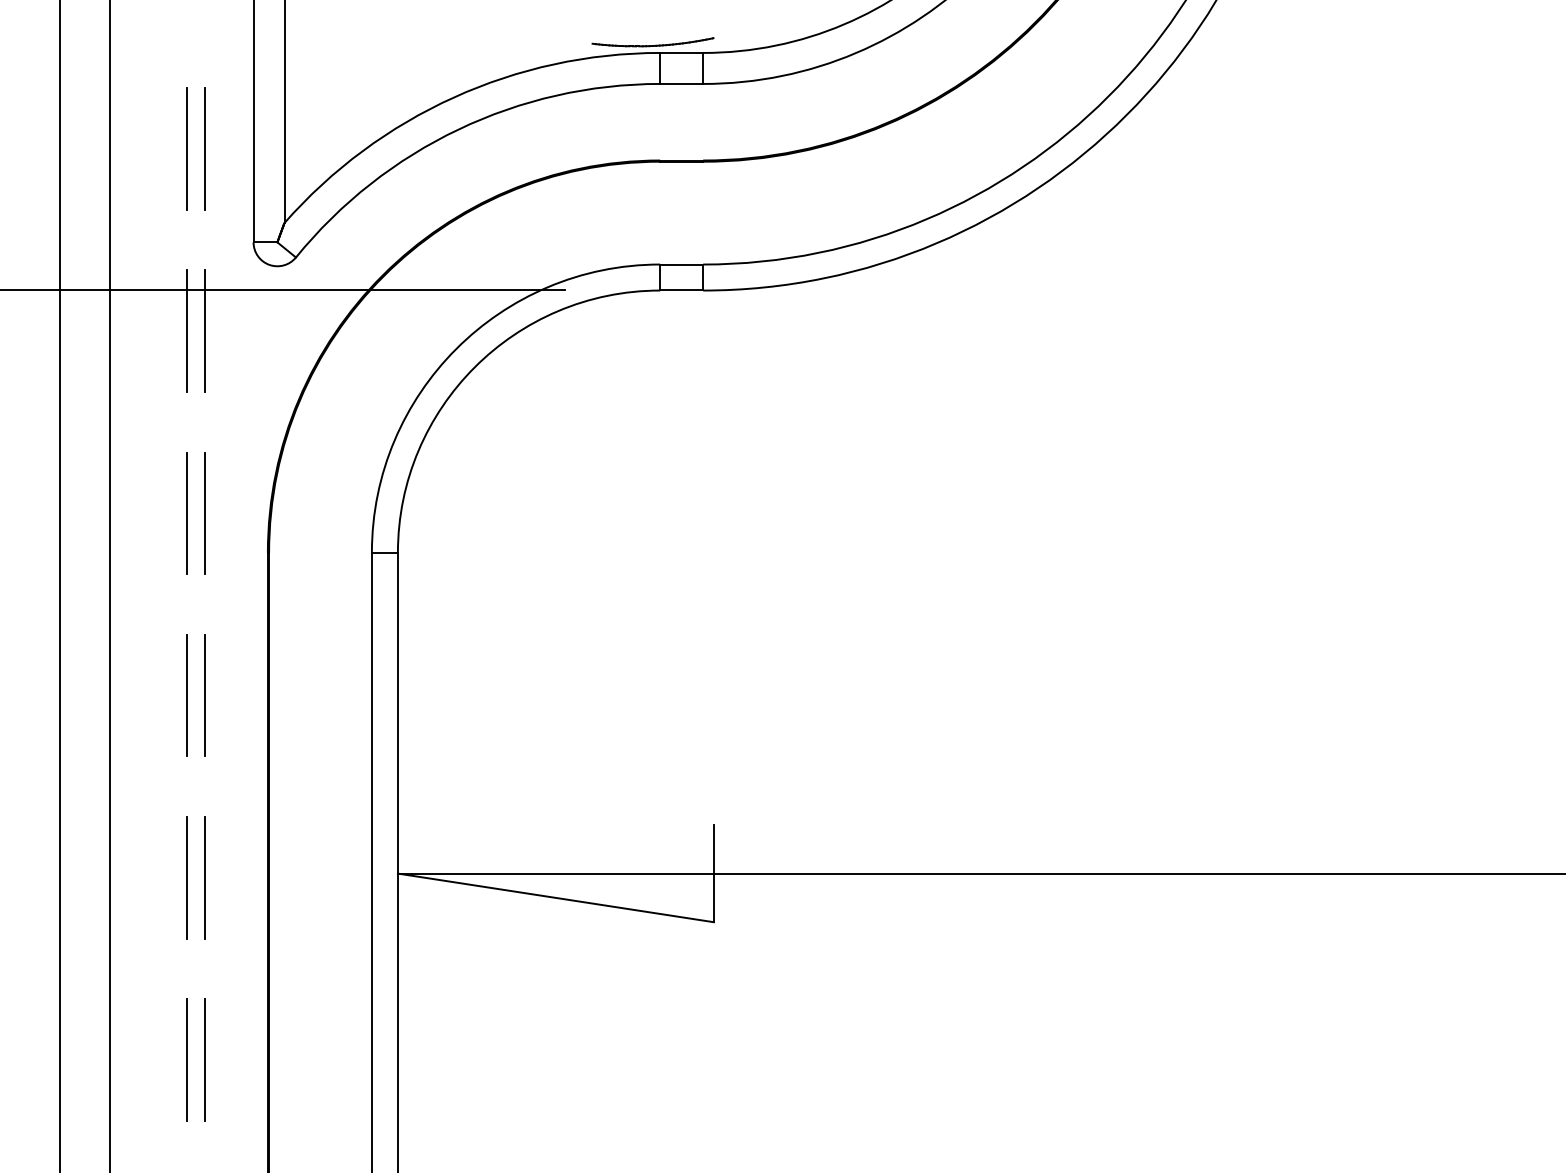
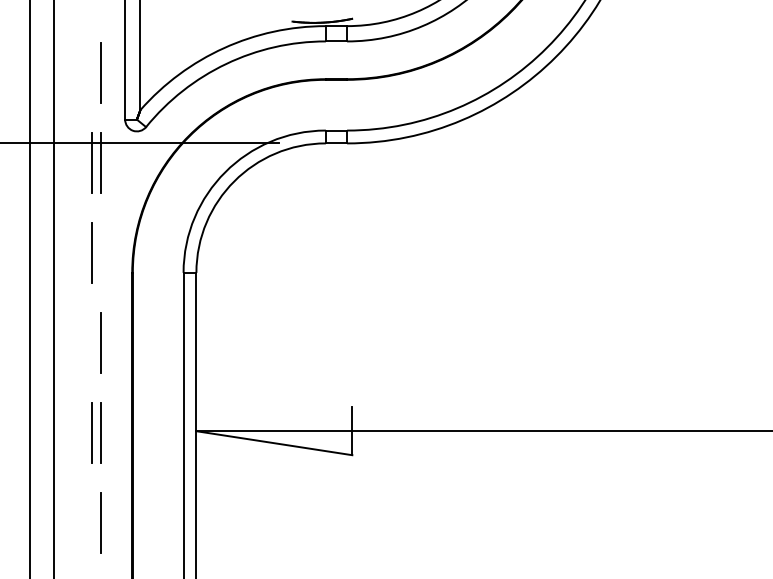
line: (187, 148) -> (92, 73), removed
line: (203, 513) -> (100, 253), removed
line: (187, 695) -> (92, 343), removed
line: (187, 1060) -> (92, 523), removed

